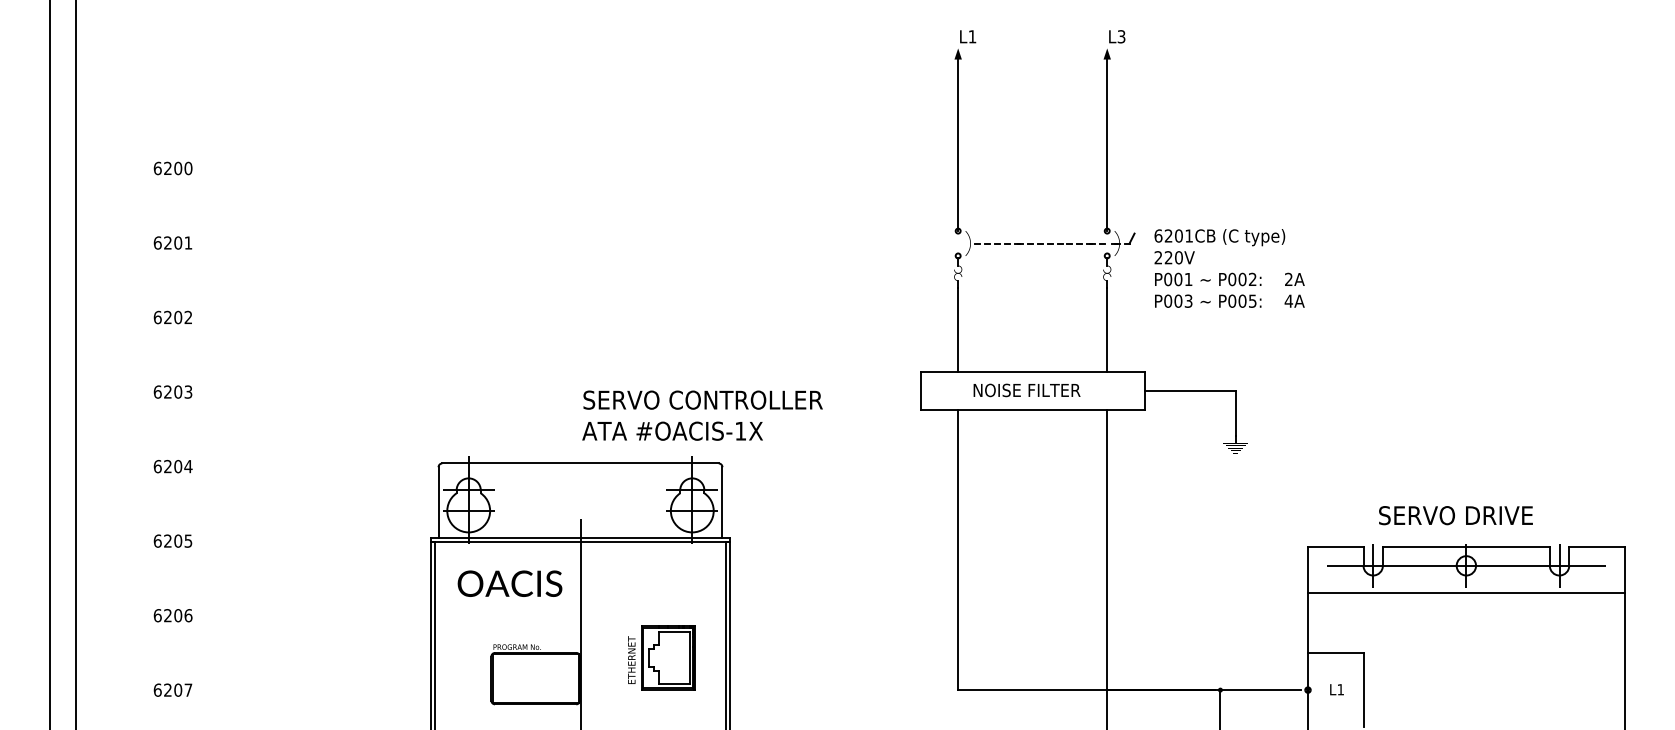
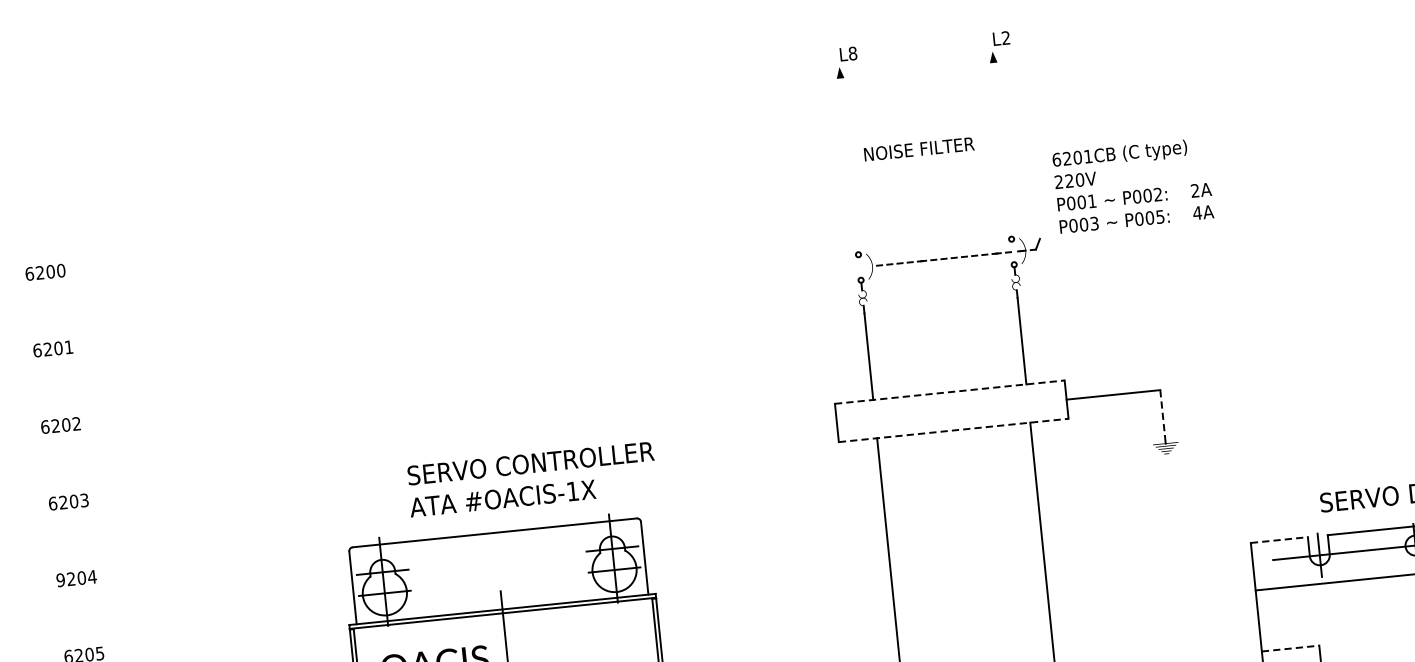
text: (972, 36) -> (852, 53), L1 -> L8
text: (1121, 36) -> (1005, 37), L3 -> L2
line: (958, 145) -> (849, 166), removed
line: (1107, 145) -> (1002, 151), removed
text: (1229, 268) -> (1133, 185), moved
line: (1032, 372) -> (949, 392), solid -> dashed
text: (1026, 390) -> (918, 149), moved
line: (1032, 409) -> (953, 430), solid -> dashed
line: (1235, 413) -> (1162, 413), solid -> dashed
text: (702, 415) -> (531, 479), moved
text: (157, 466) -> (60, 580), 6204 -> 9204
line: (1335, 547) -> (1279, 540), solid -> dashed
line: (1335, 652) -> (1290, 648), solid -> dashed

